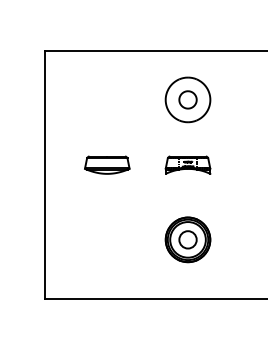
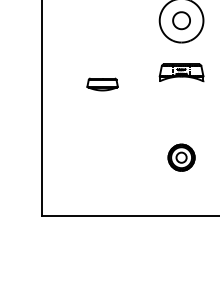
part: (107, 164) -> (102, 83), size x0.7
part: (187, 164) -> (181, 72), moved
part: (187, 239) -> (181, 157), size x0.6

